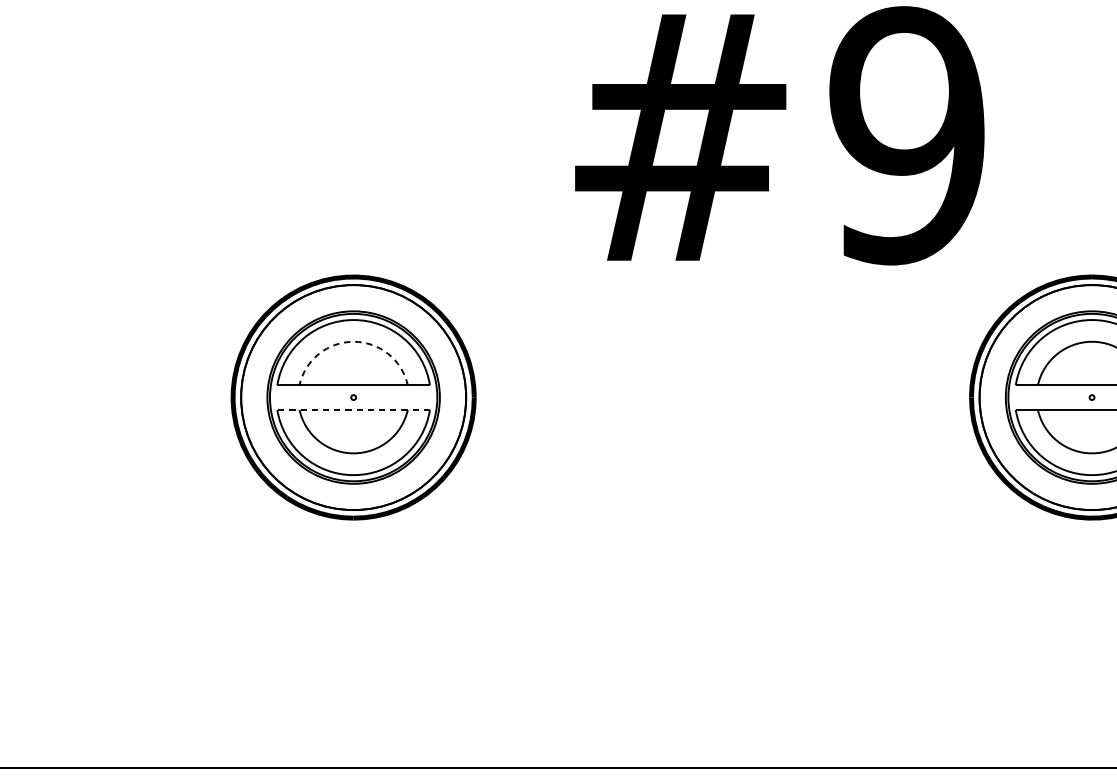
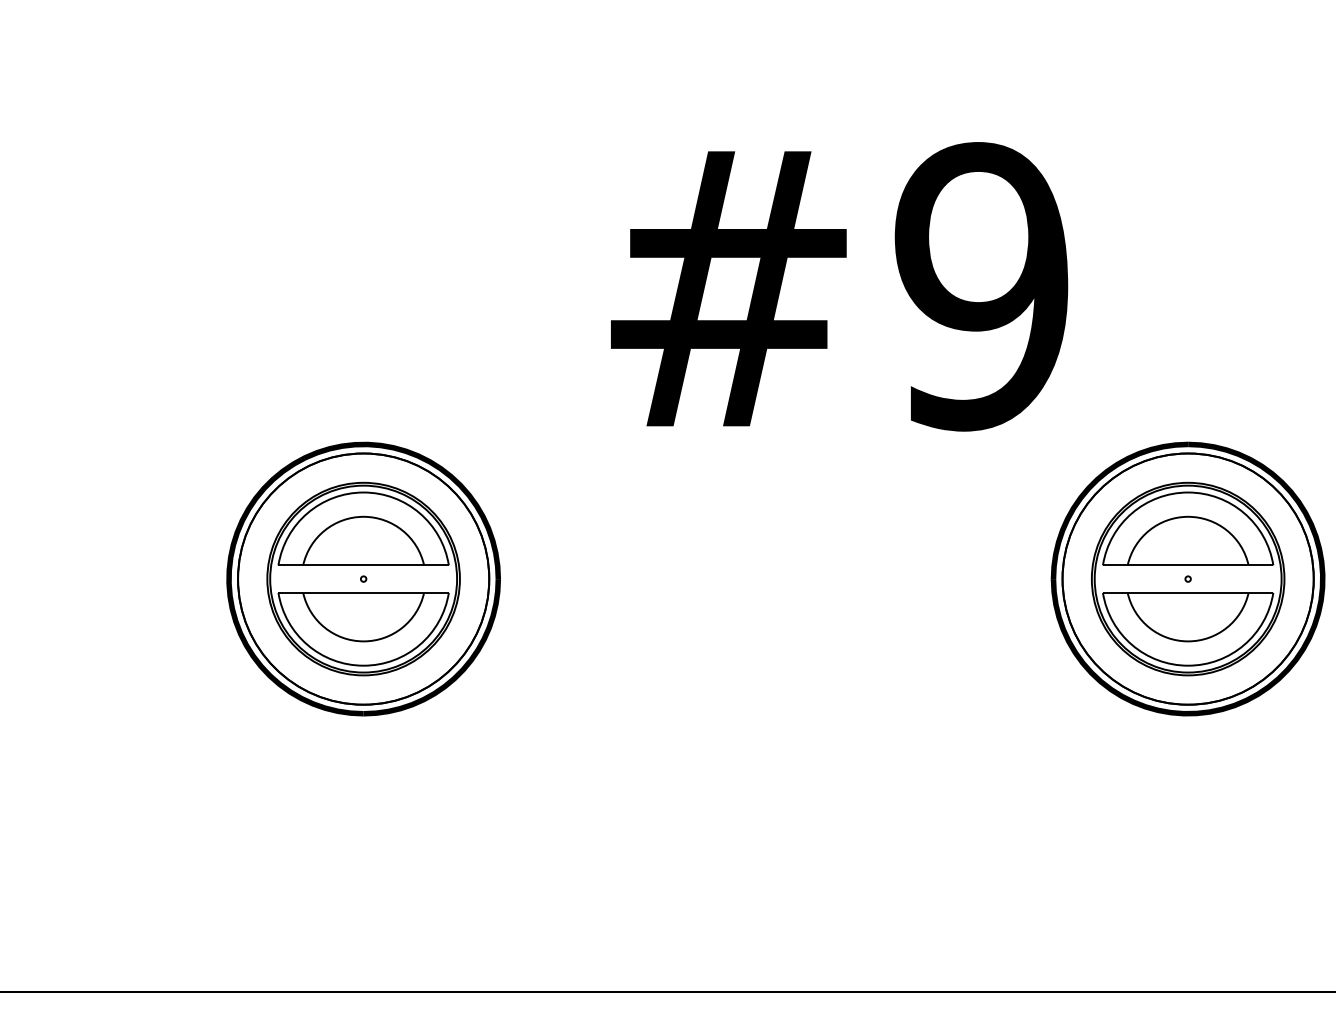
line: (353, 341) -> (363, 516), dashed -> solid
line: (353, 409) -> (363, 592), dashed -> solid

